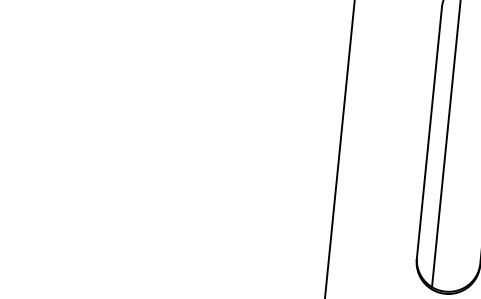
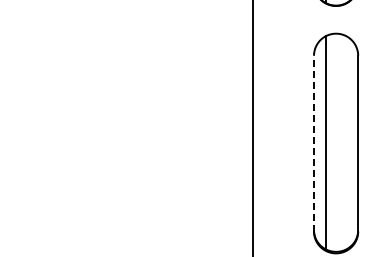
line: (430, 133) -> (314, 143), solid -> dashed

